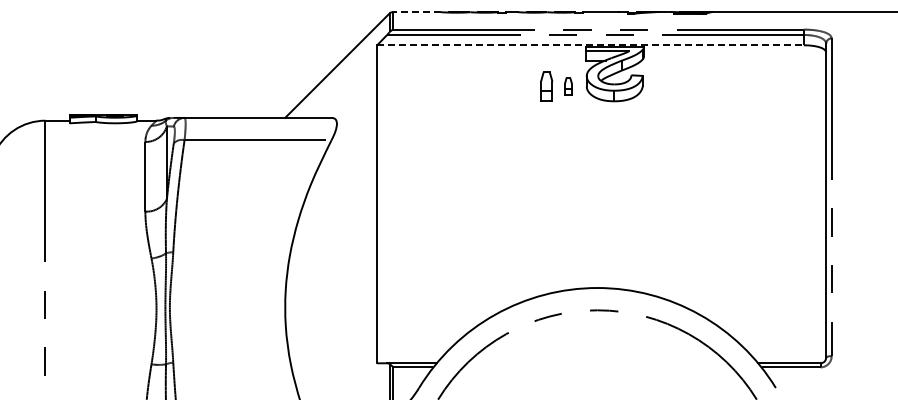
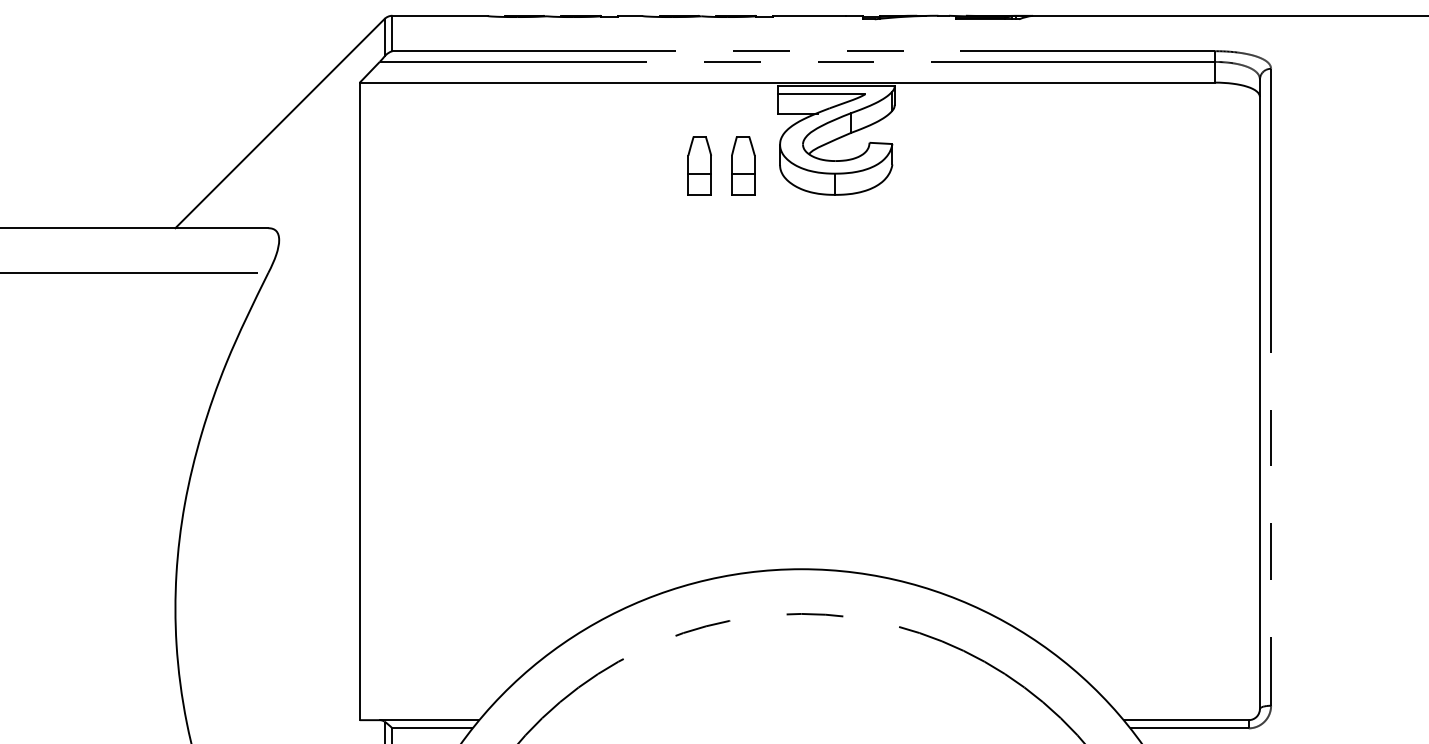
line: (417, 11) -> (440, 14), dashed -> solid
line: (591, 45) -> (789, 83), dashed -> solid
part: (568, 86) -> (743, 165), size x1.67

